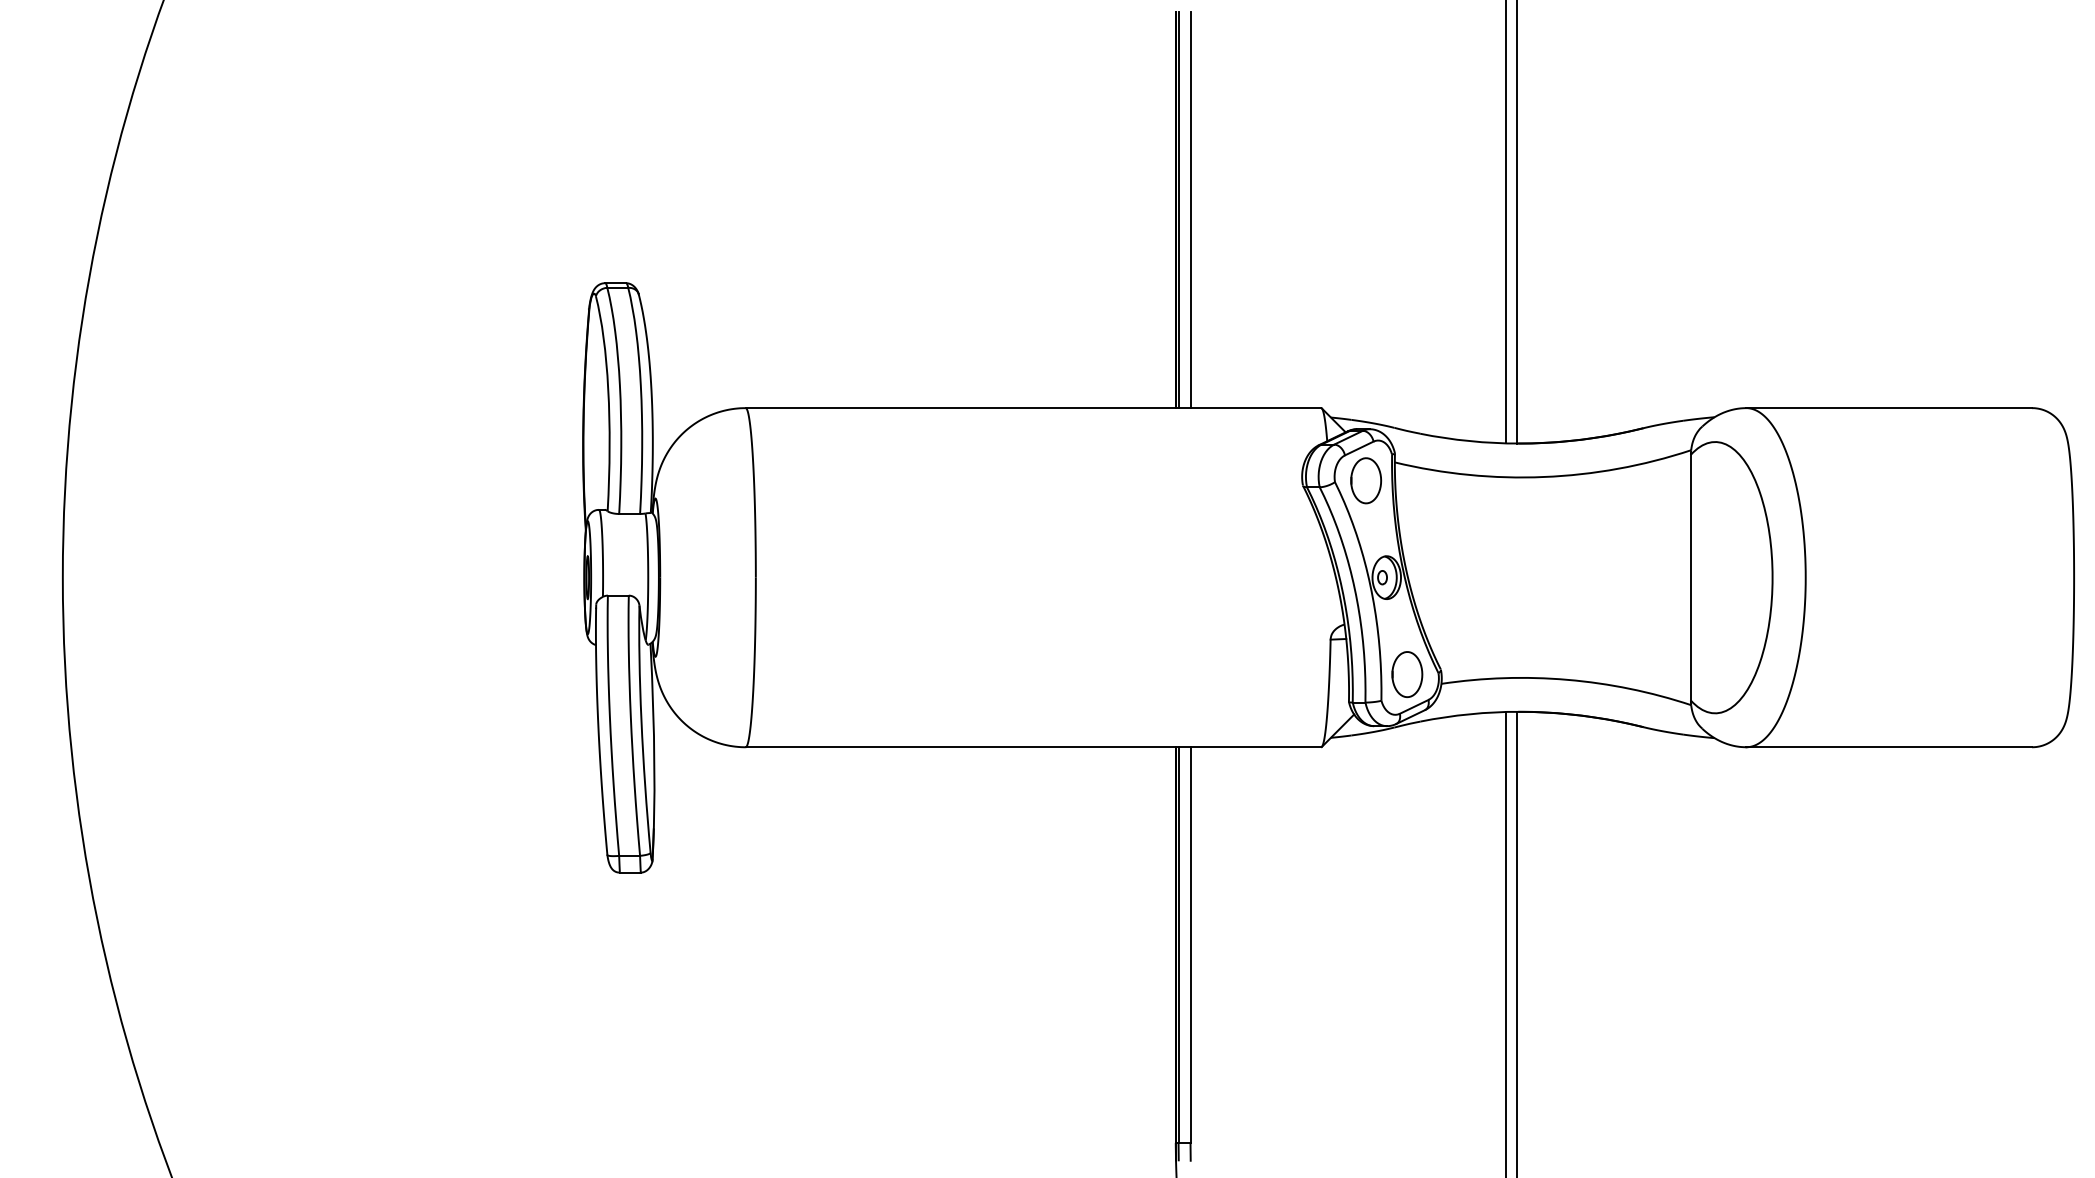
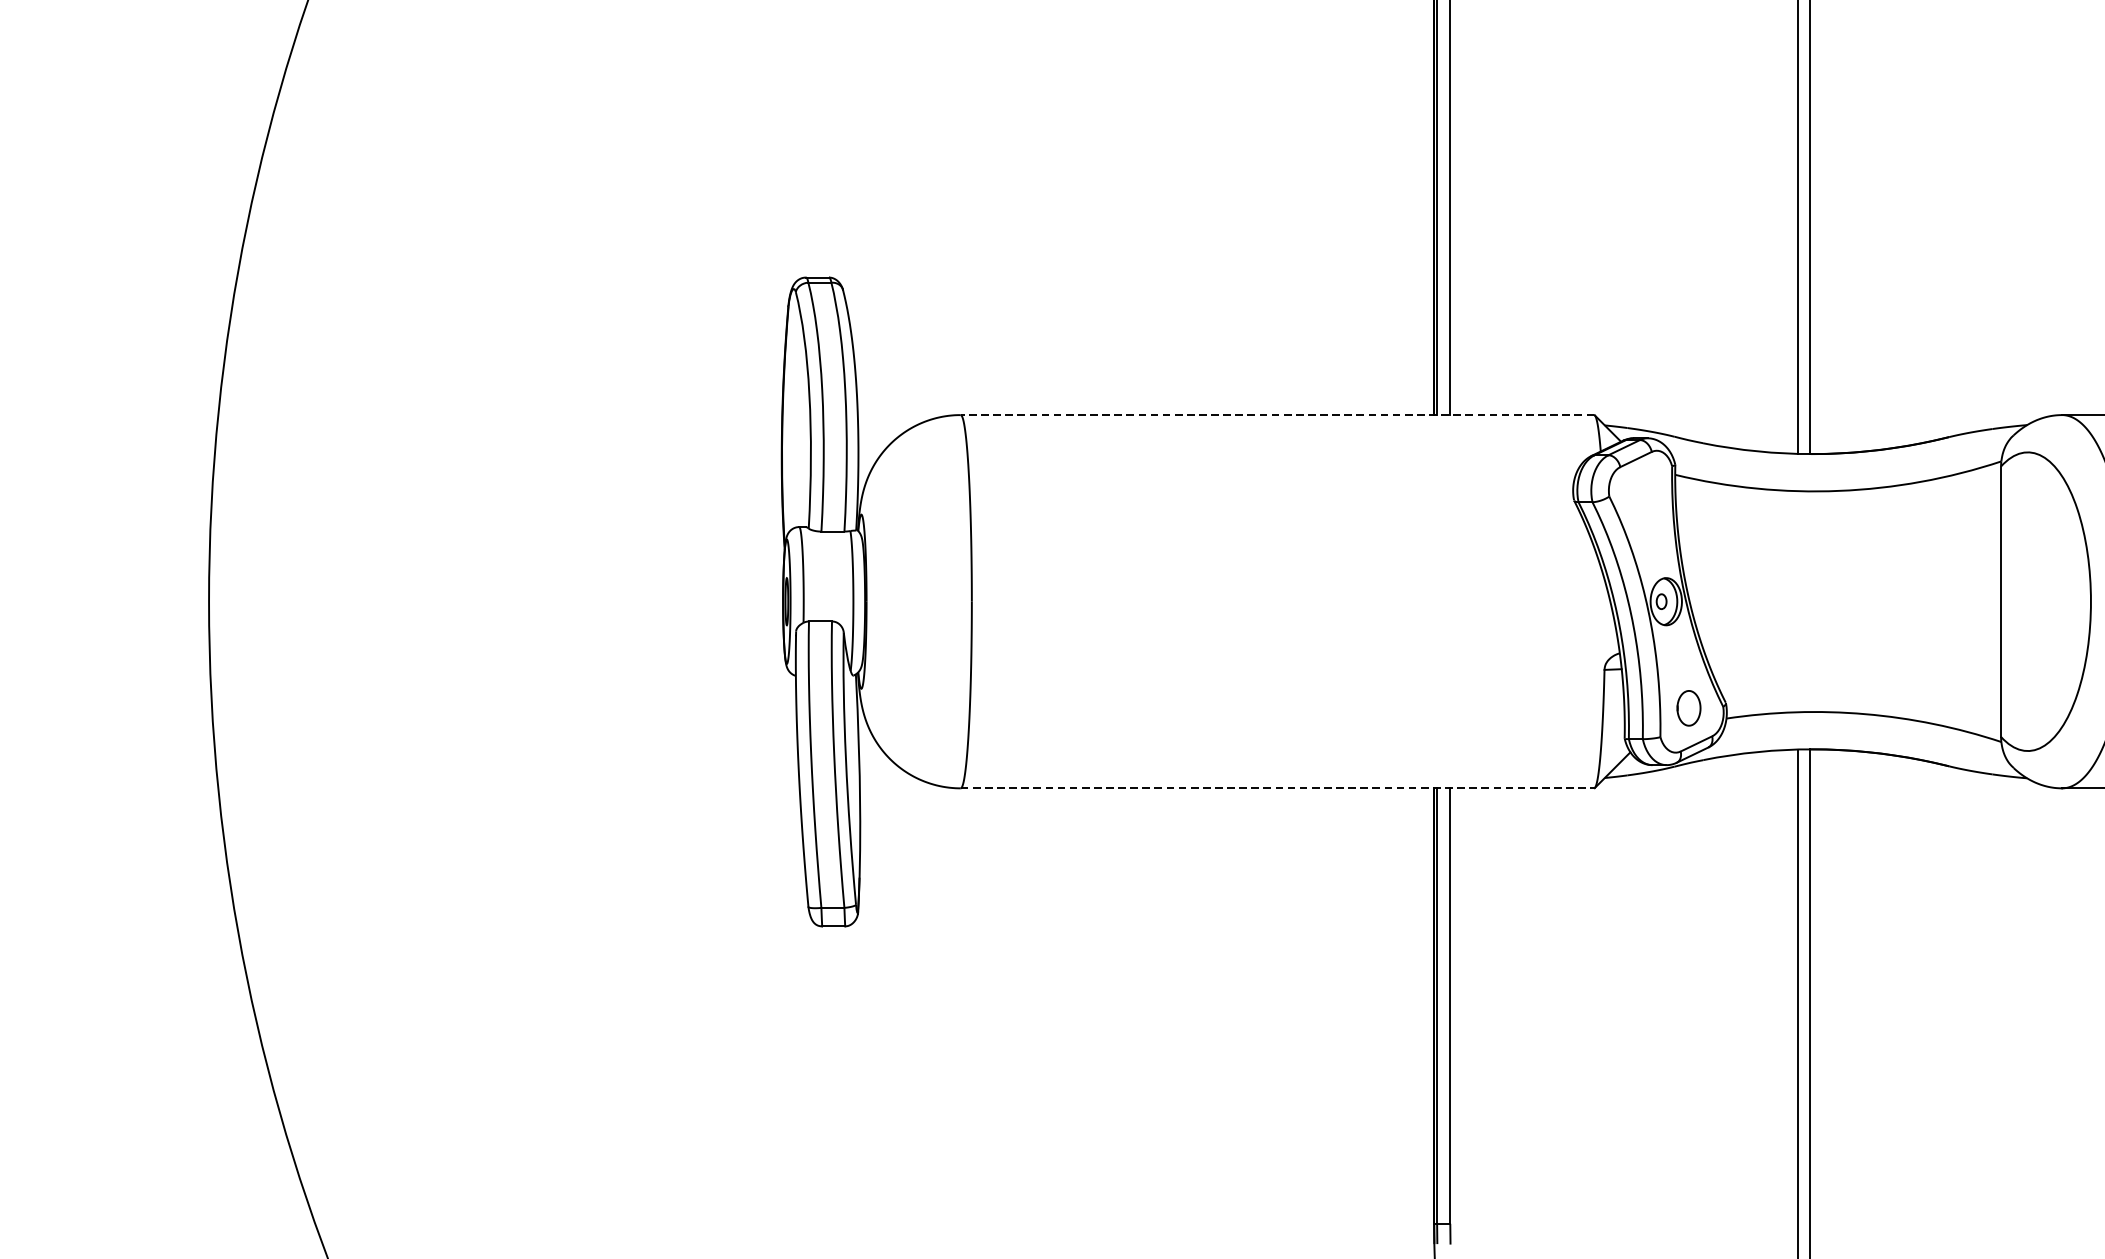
line: (1033, 408) -> (1277, 415), solid -> dashed
part: (1366, 480) -> (1643, 494), removed
part: (1407, 674) -> (1689, 708), size x0.7
line: (1033, 747) -> (1277, 788), solid -> dashed

